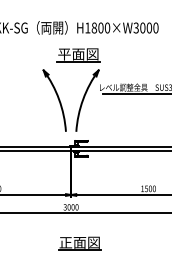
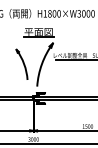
part: (54, 100) -> (21, 64), size x0.7

